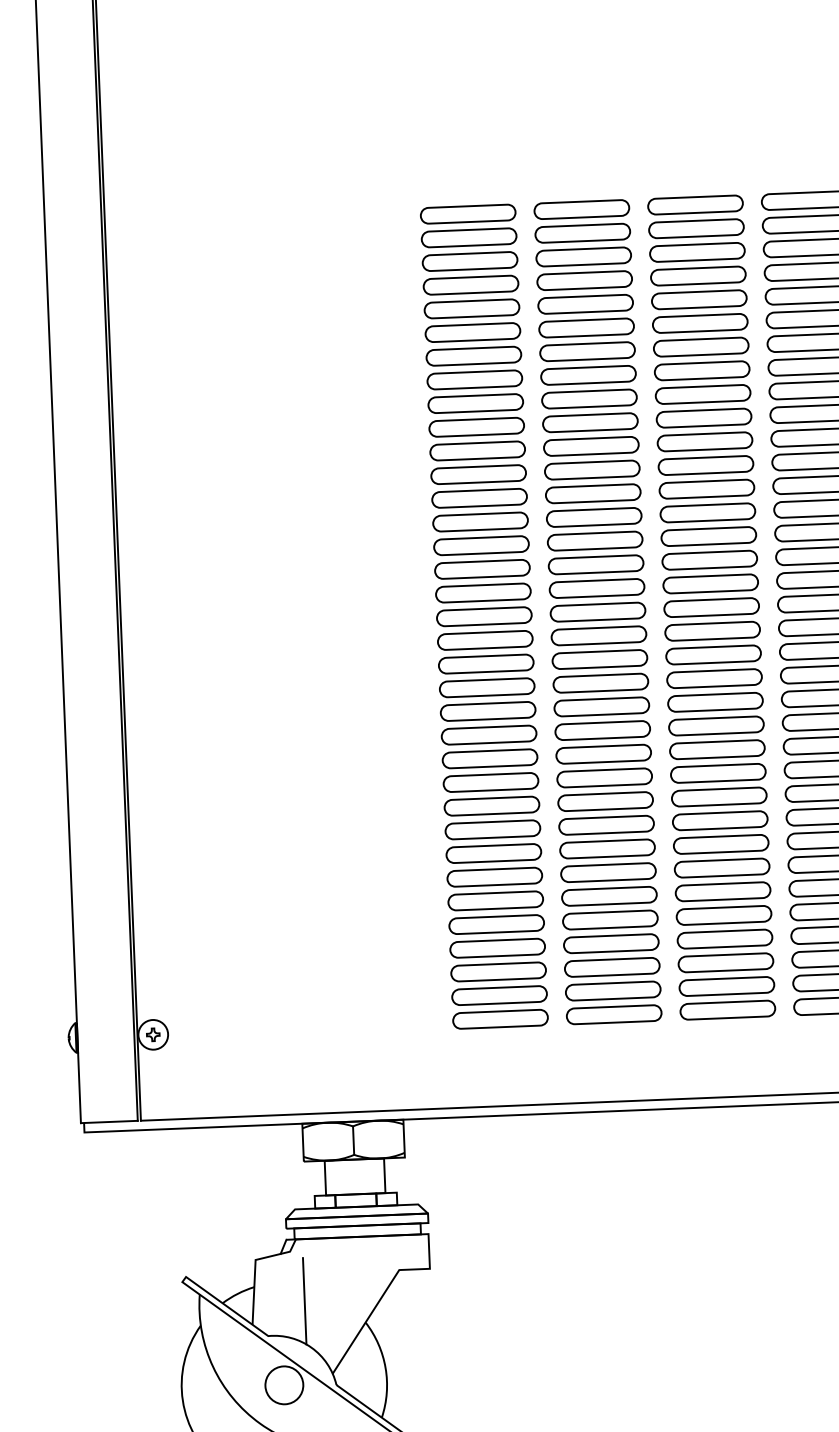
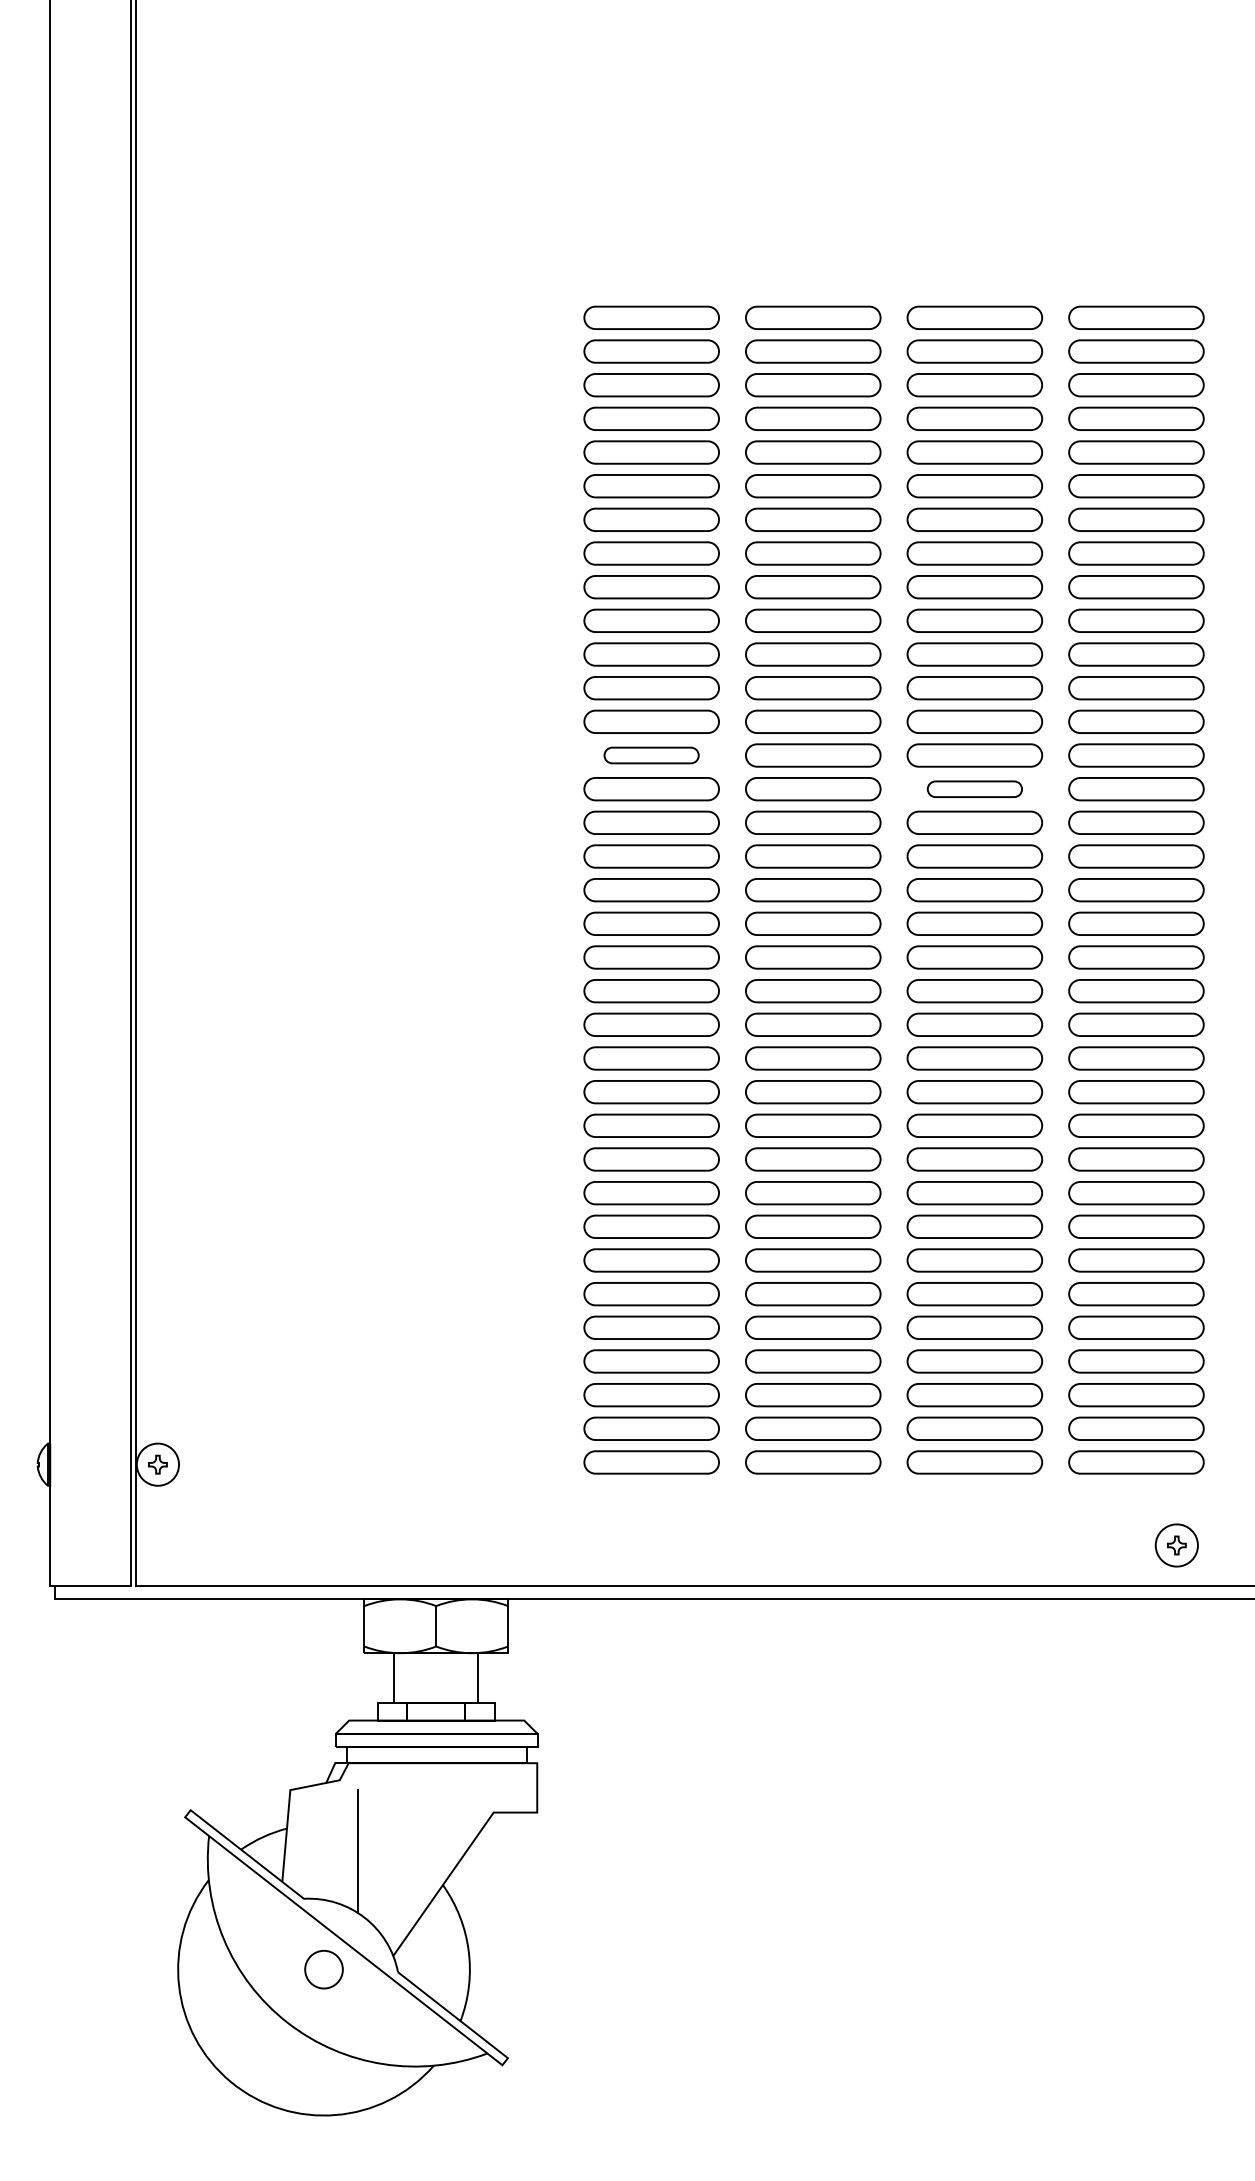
part: (480, 522) -> (651, 755), size x0.7
part: (708, 536) -> (974, 789), size x0.7
circle: (284, 1385) -> (323, 1969), size x0.7

